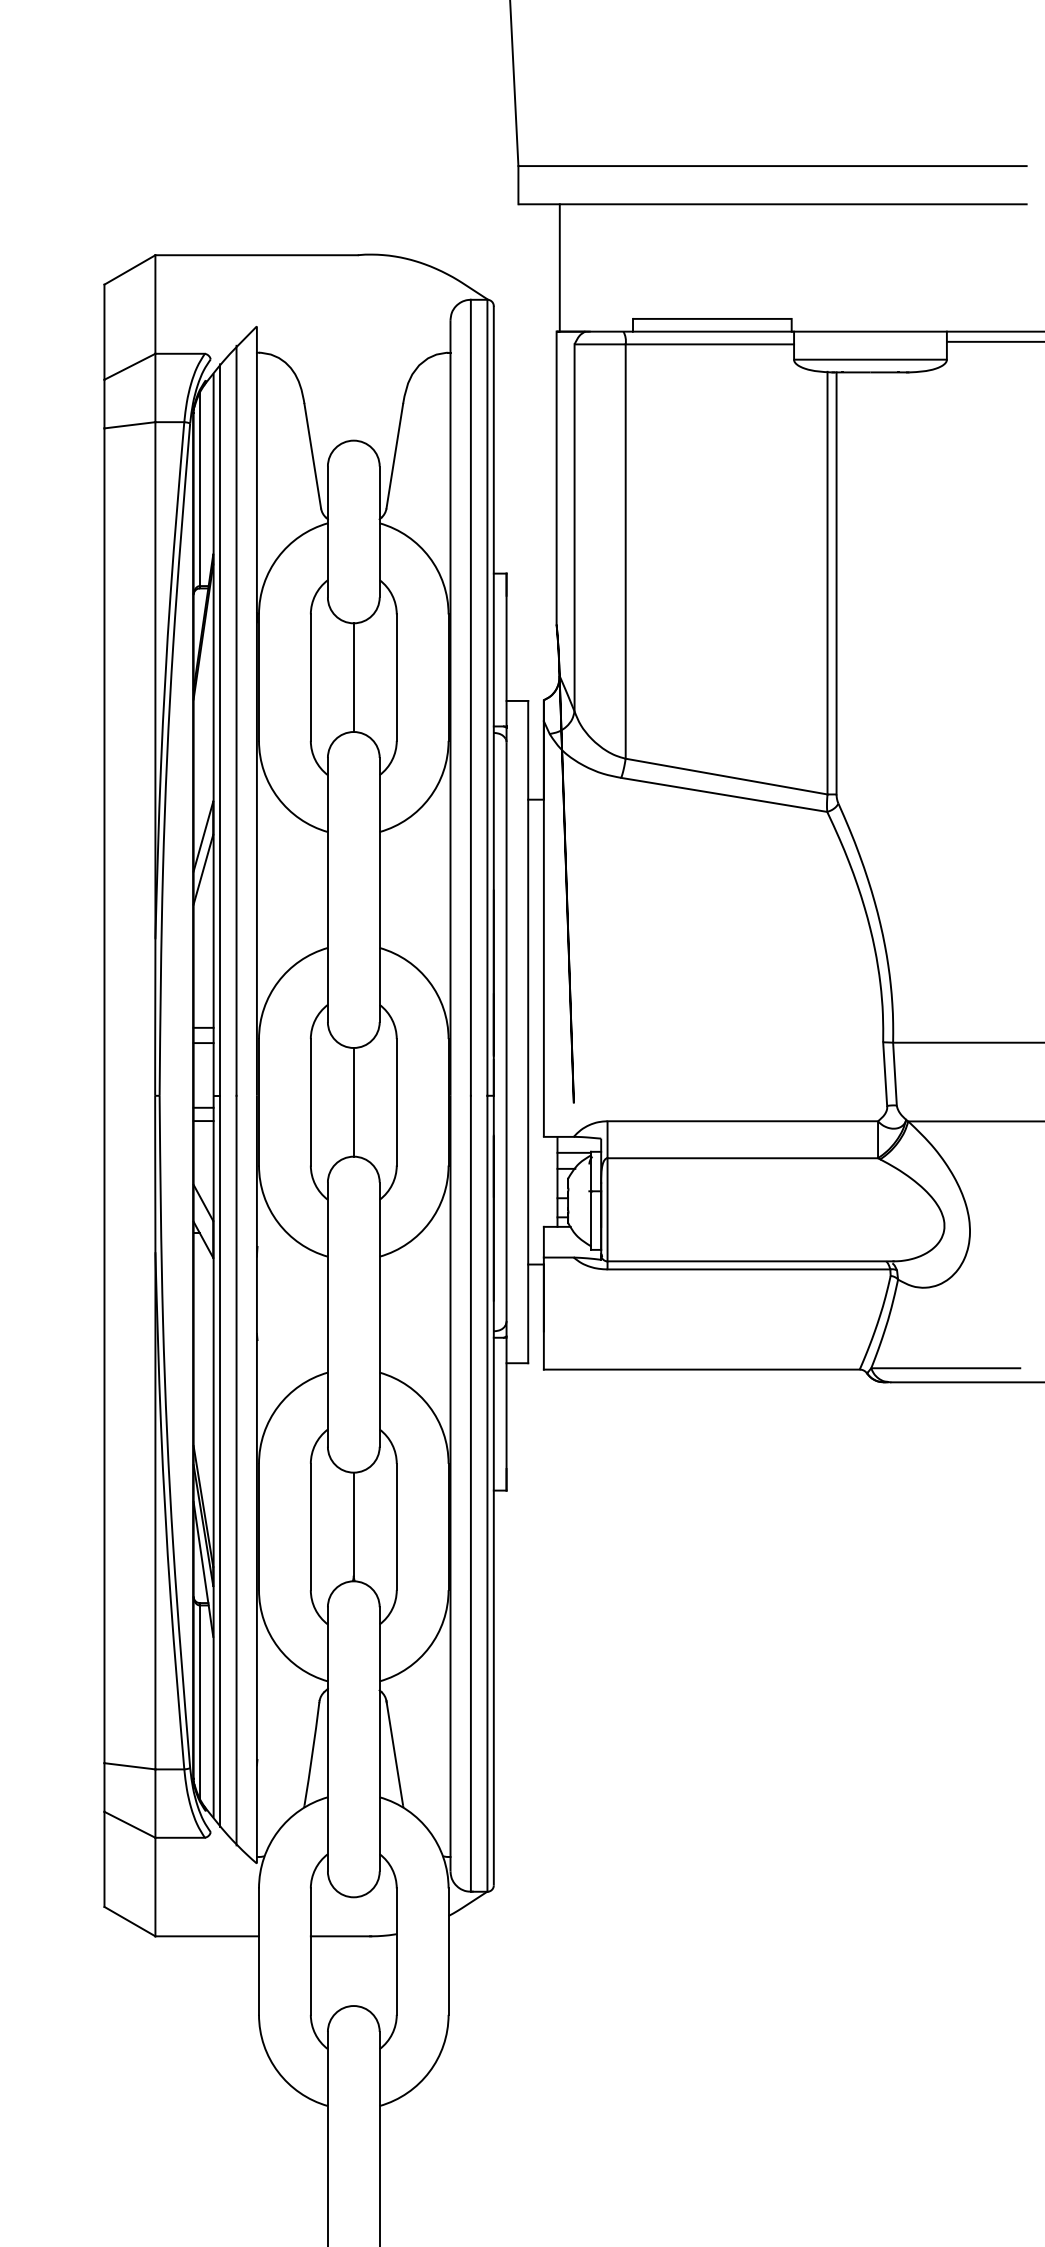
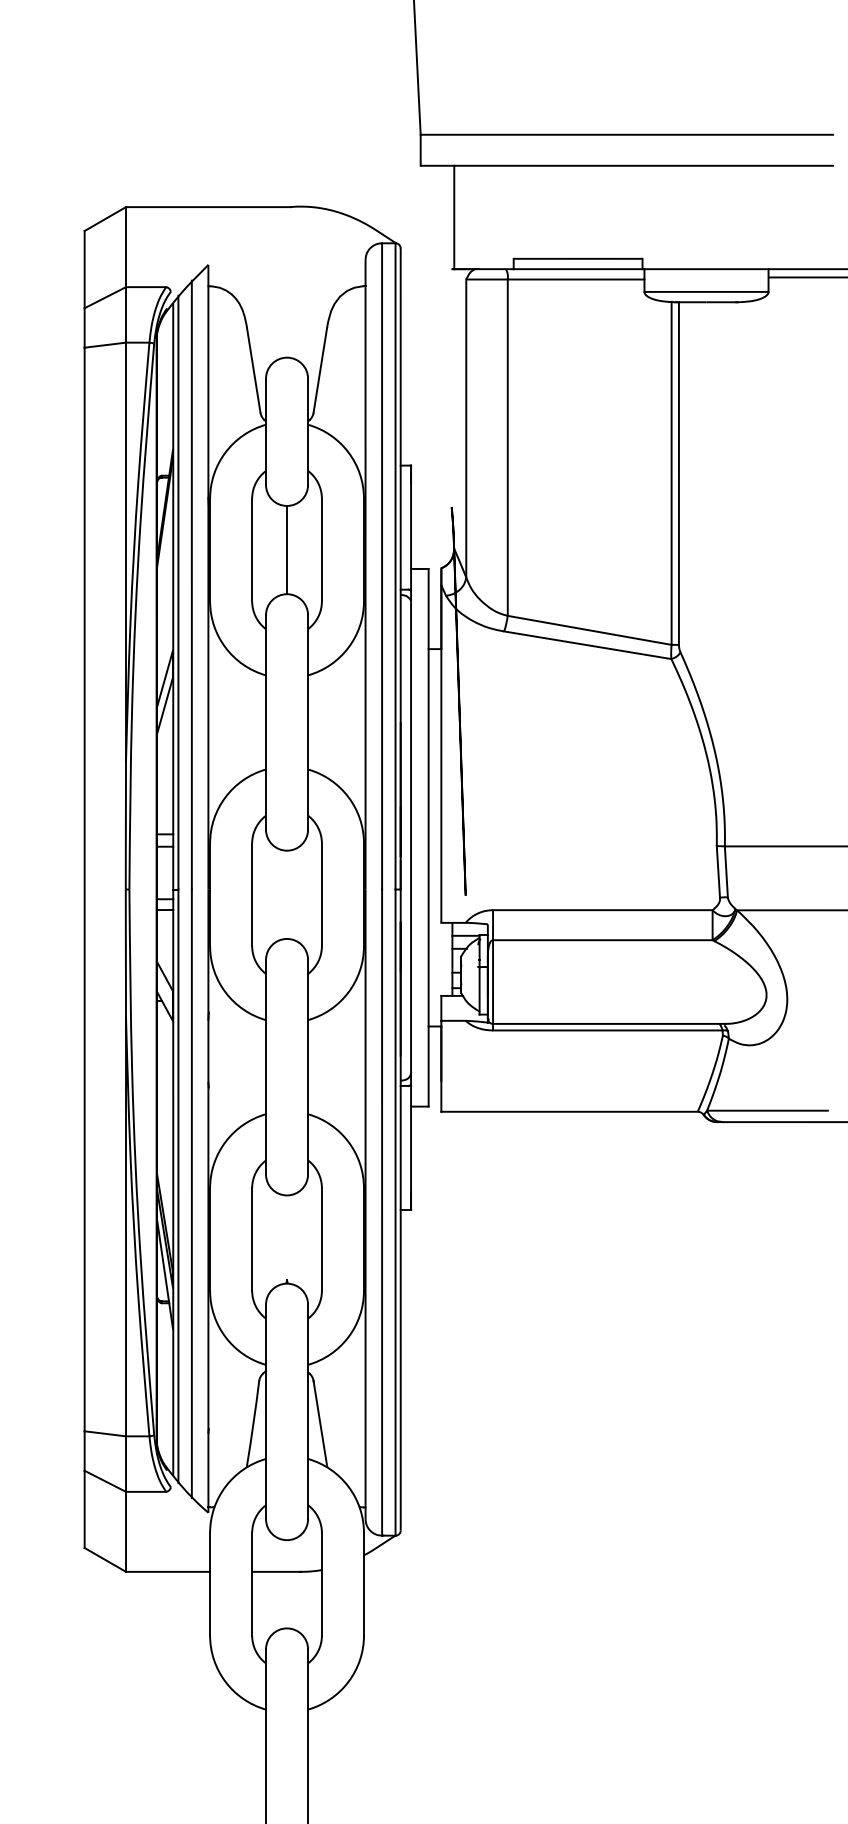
line: (556, 477) -> (451, 387), removed
line: (199, 489) -> (161, 397), removed
line: (353, 1101) -> (286, 894), removed
line: (353, 1523) -> (286, 1236), removed
line: (200, 1702) -> (162, 1382), removed

